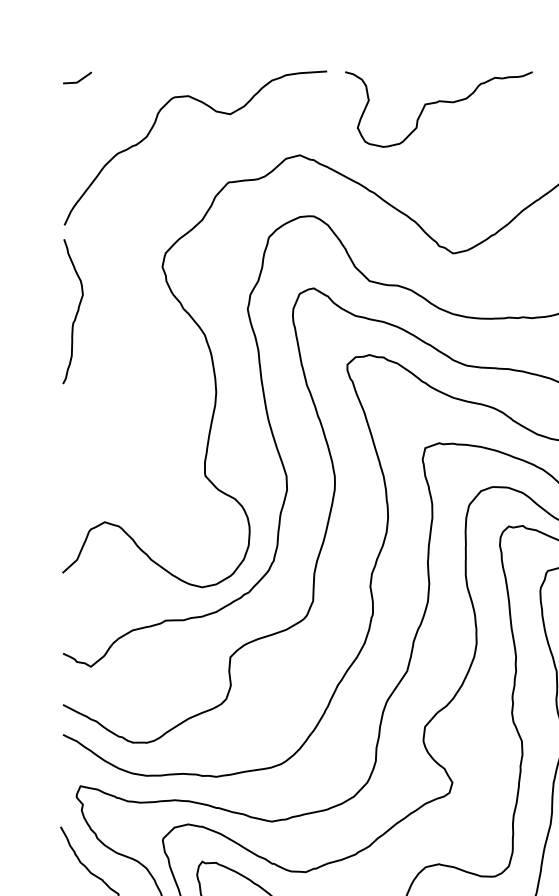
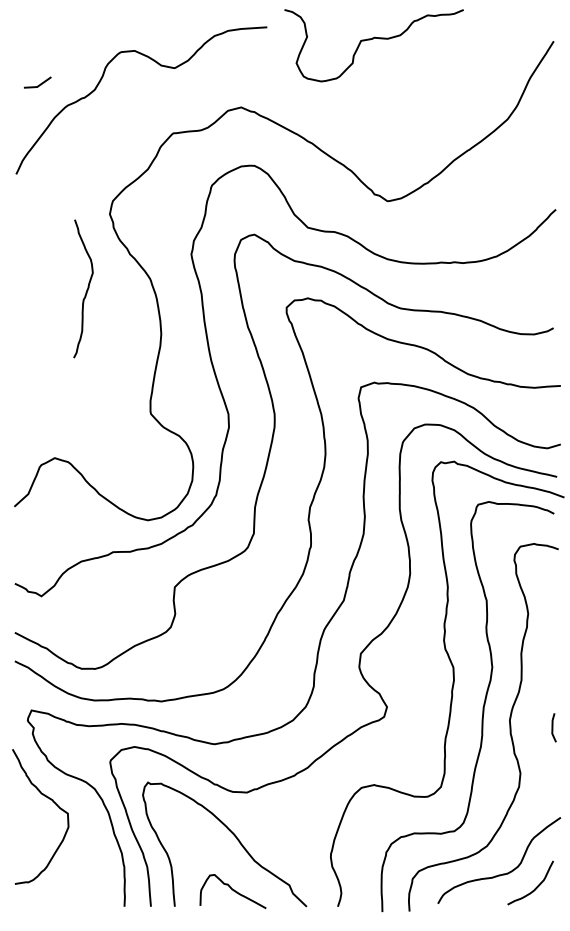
line: (79, 80) -> (39, 84), moved
curve: (435, 104) -> (370, 40), moved
curve: (76, 312) -> (86, 289), moved

